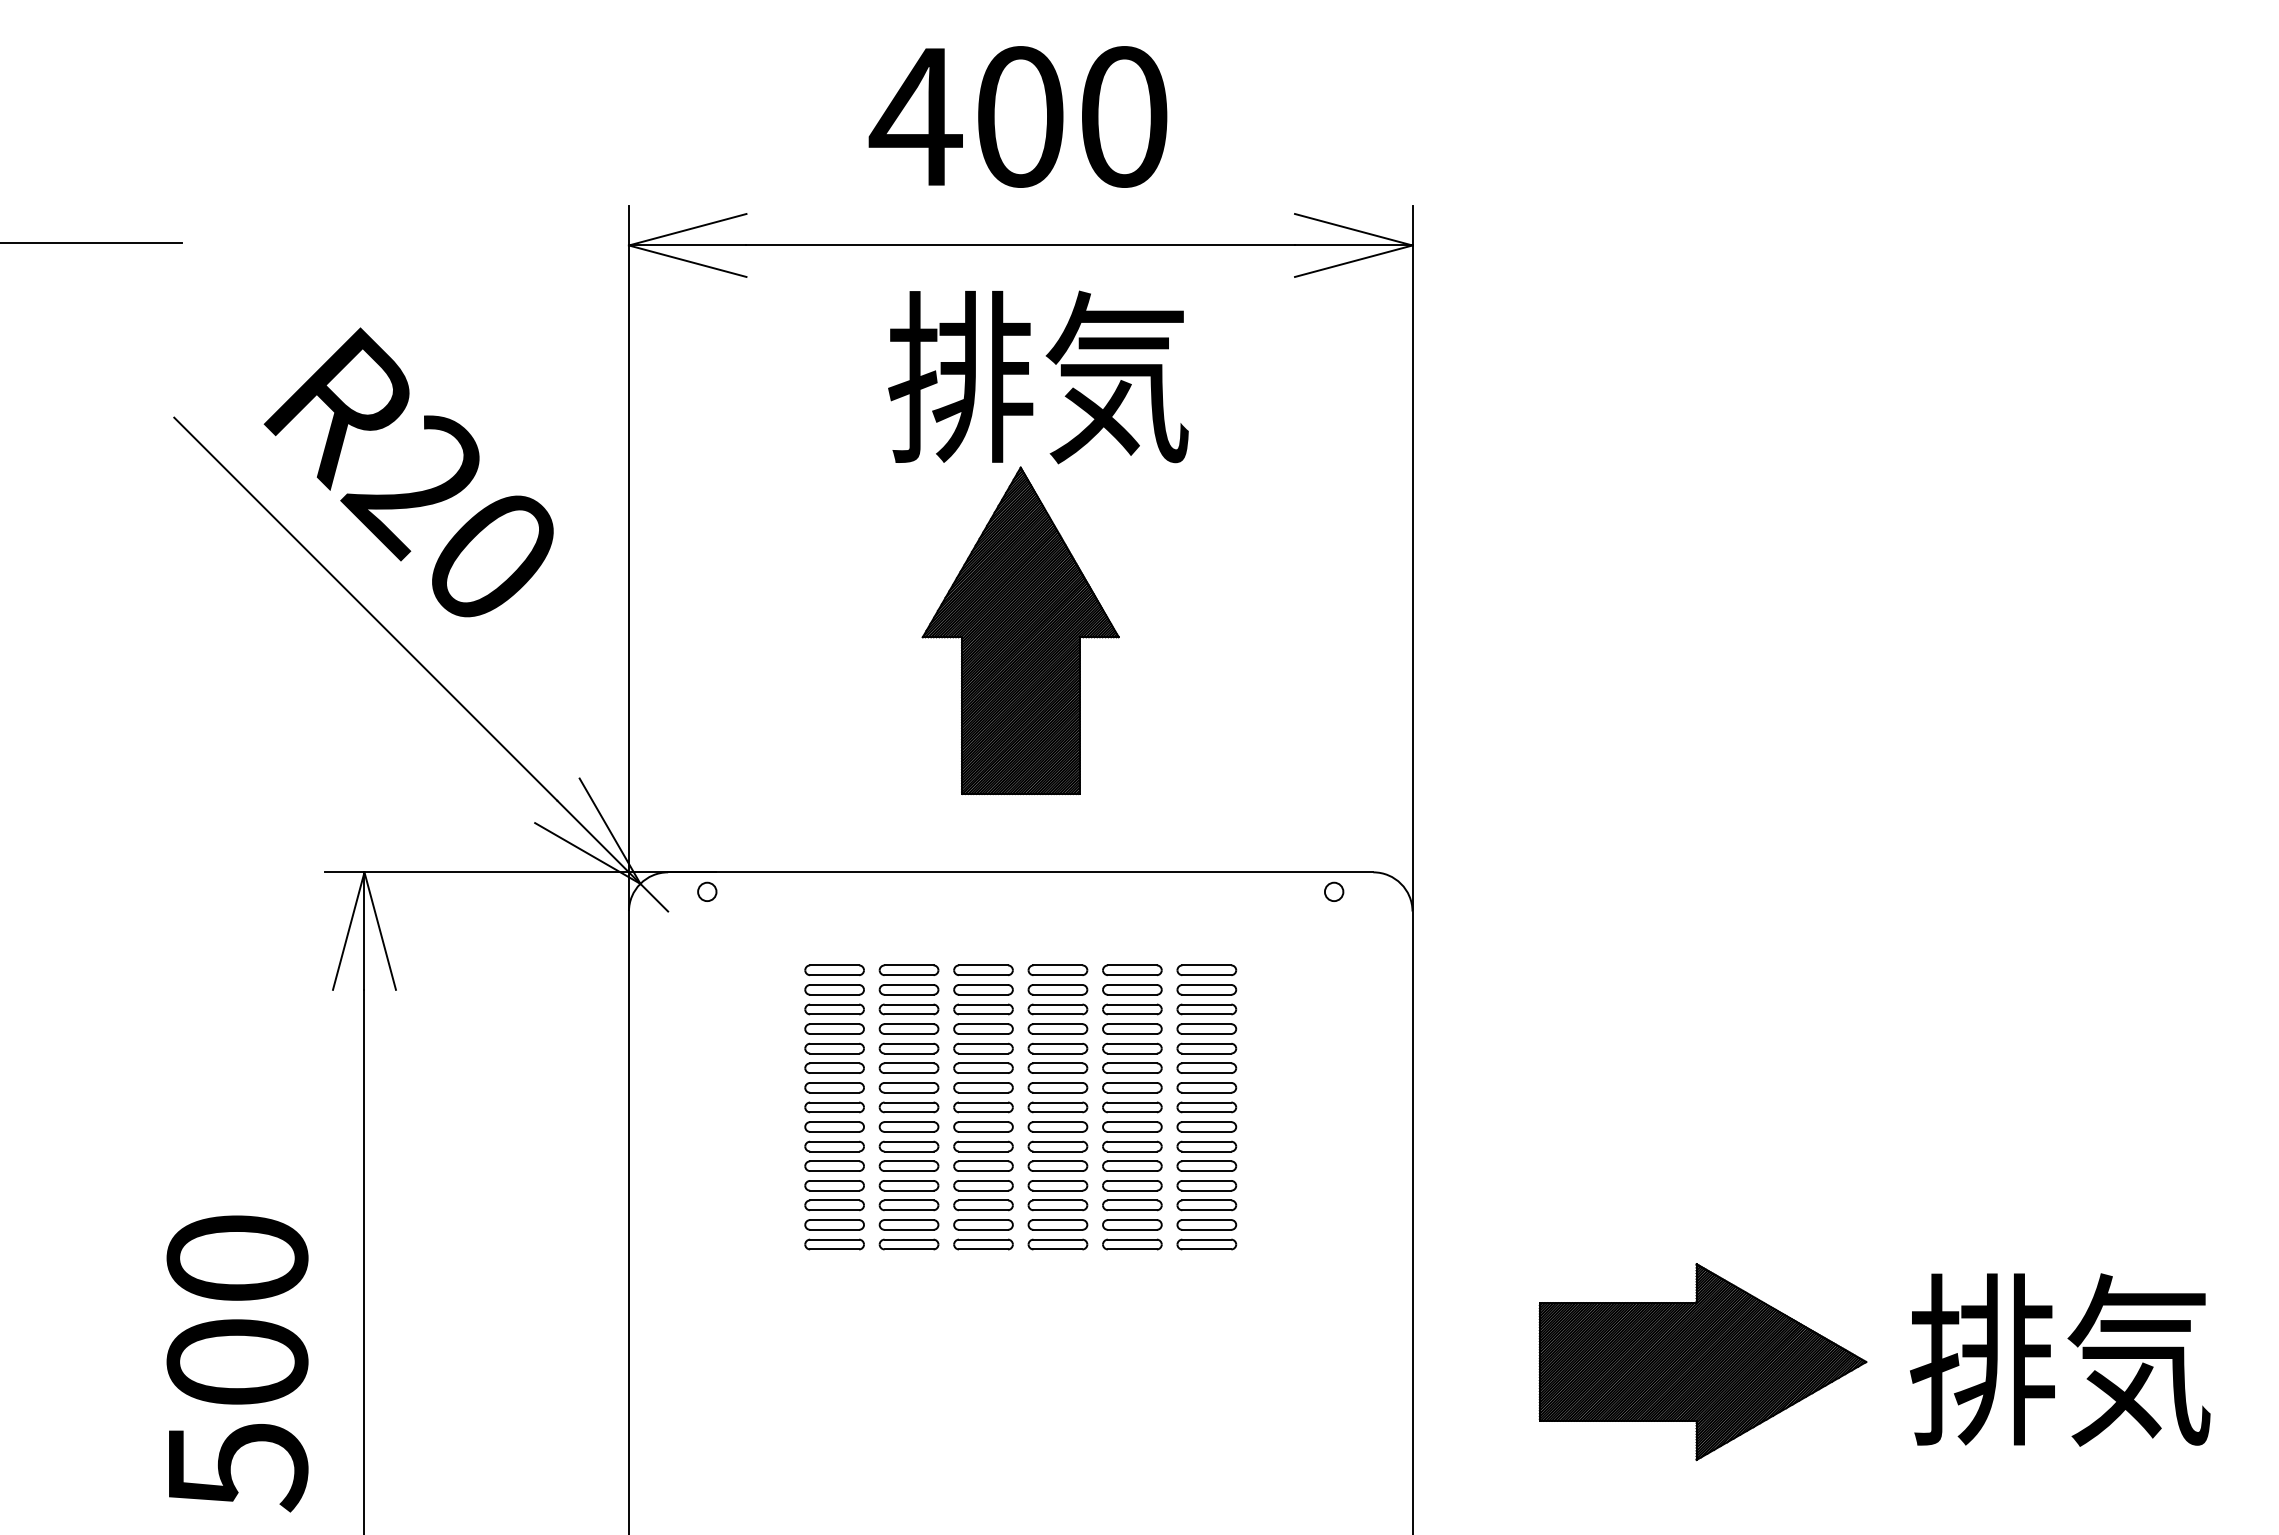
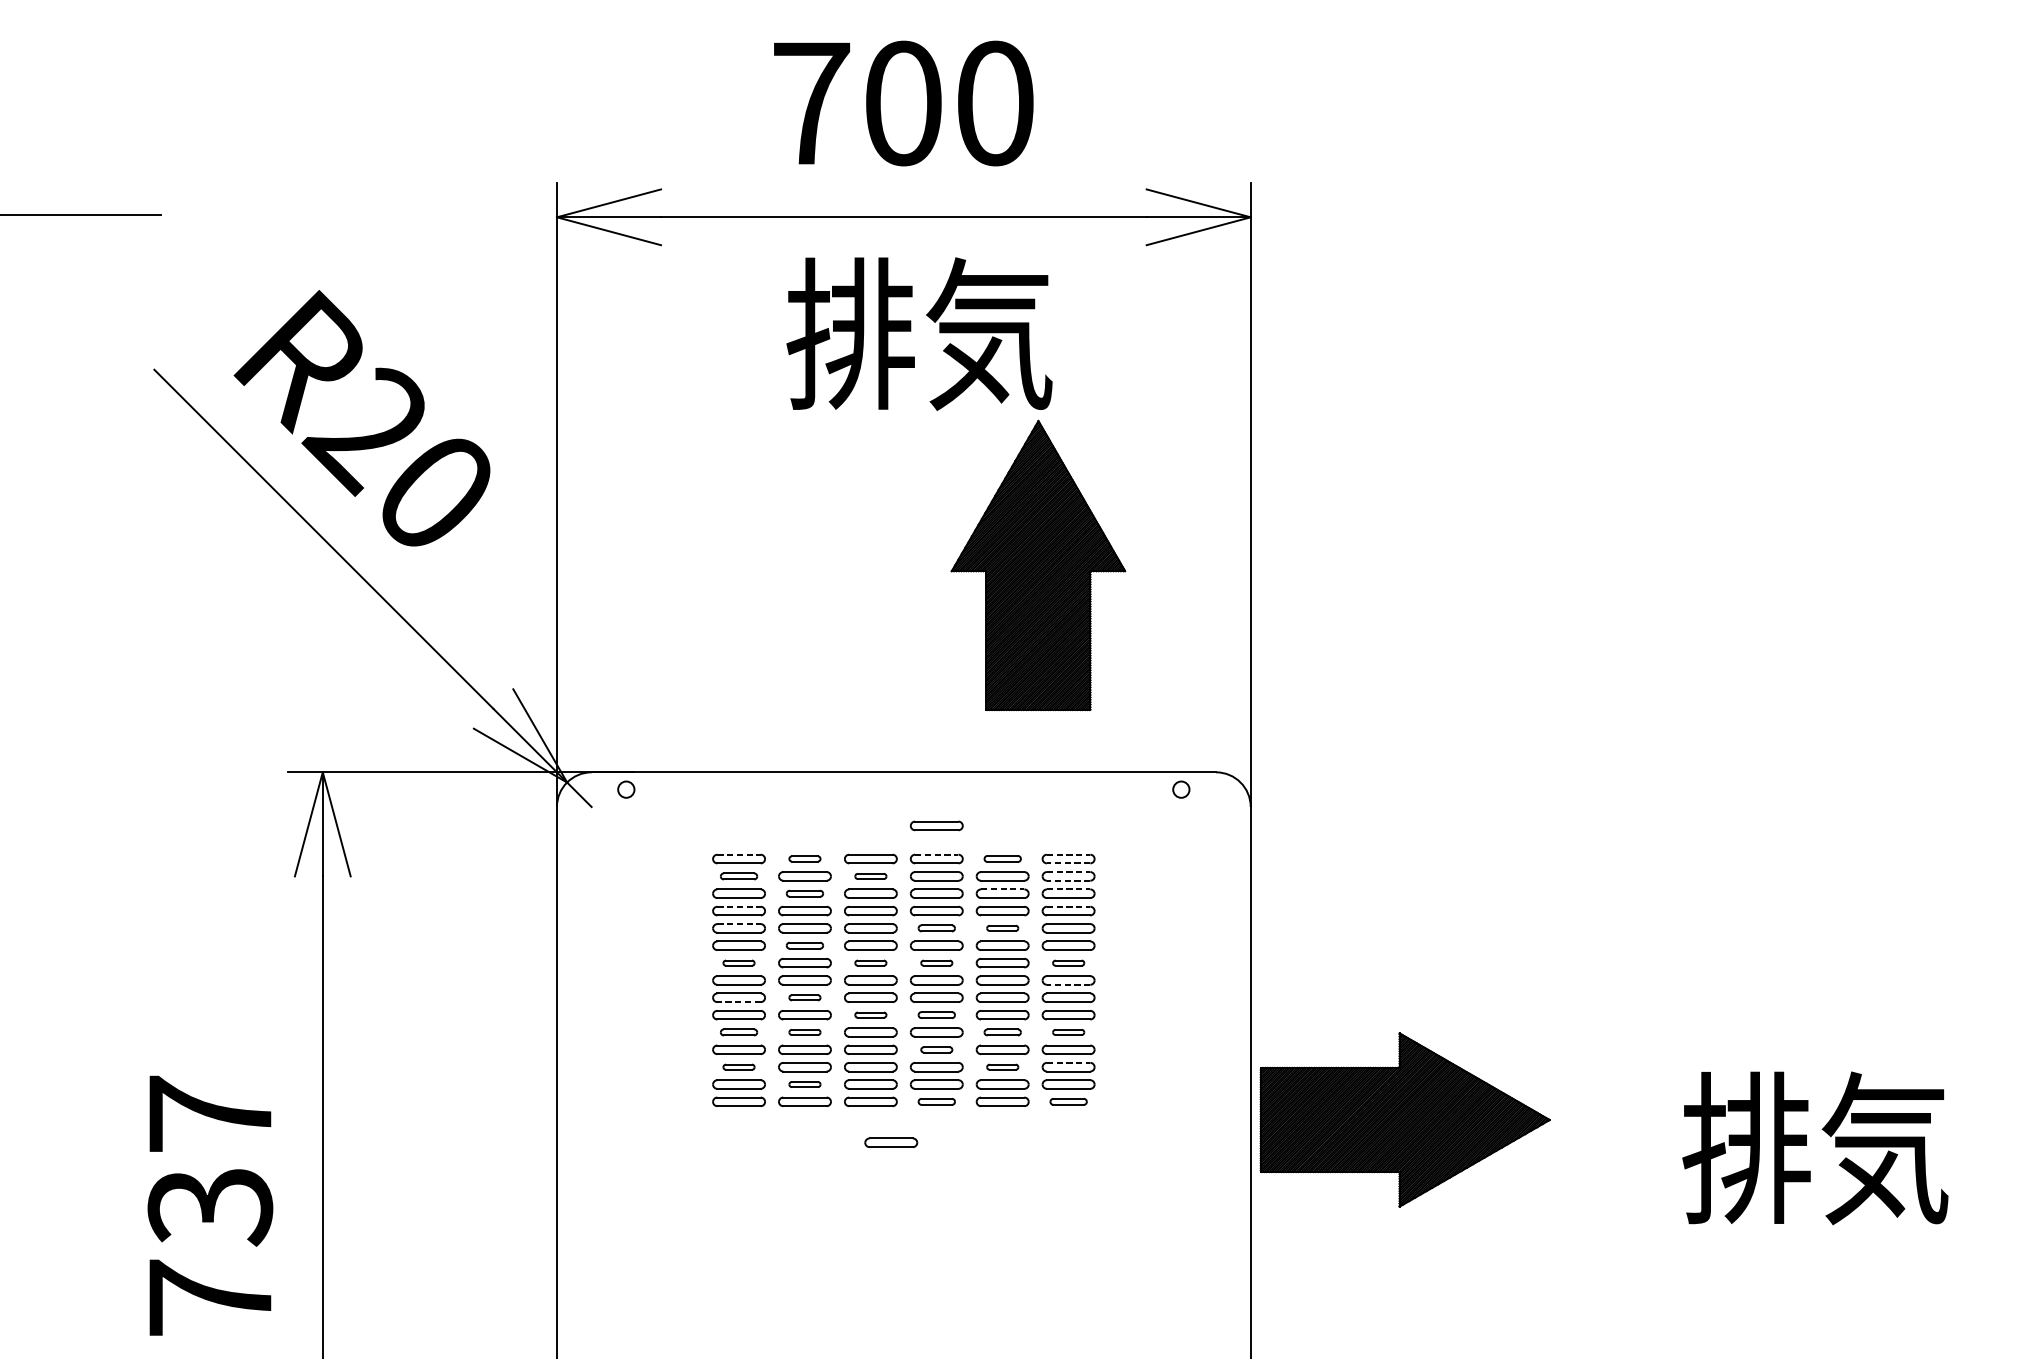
text: (915, 116) -> (810, 103), 400 -> 700
part: (1020, 630) -> (1038, 565), moved
part: (1057, 932) -> (936, 825), added
line: (835, 965) -> (739, 854), solid -> dashed
line: (1058, 965) -> (937, 854), solid -> dashed
line: (1207, 965) -> (1069, 854), solid -> dashed
part: (908, 969) -> (804, 858), size x0.6
part: (1132, 969) -> (1002, 858), size x0.7
line: (1206, 975) -> (1068, 863), solid -> dashed
line: (1207, 984) -> (1069, 871), solid -> dashed
part: (834, 989) -> (738, 876), size x0.7
part: (983, 989) -> (870, 876), size x0.6
line: (1206, 994) -> (1068, 880), solid -> dashed
line: (1132, 1004) -> (1002, 889), solid -> dashed
line: (1207, 1004) -> (1069, 889), solid -> dashed
part: (908, 1009) -> (804, 893), size x0.7
line: (835, 1024) -> (739, 907), solid -> dashed
line: (1207, 1024) -> (1069, 907), solid -> dashed
line: (835, 1043) -> (739, 923), solid -> dashed
part: (1057, 1048) -> (936, 928), size x0.7
part: (1132, 1048) -> (1002, 928), size x0.6
part: (908, 1067) -> (804, 945), size x0.7
part: (834, 1087) -> (738, 962), size x0.6
part: (983, 1087) -> (870, 962), size x0.6
part: (1057, 1087) -> (936, 962), size x0.6
part: (1206, 1087) -> (1068, 962), size x0.6
line: (1206, 1112) -> (1068, 984), solid -> dashed
part: (908, 1126) -> (804, 997), size x0.6
line: (834, 1131) -> (738, 1001), solid -> dashed
part: (983, 1146) -> (870, 1015), size x0.6
part: (1057, 1146) -> (936, 1015), size x0.7
part: (834, 1165) -> (738, 1031), size x0.7
part: (908, 1165) -> (804, 1031), size x0.6
part: (1132, 1165) -> (1002, 1031), size x0.7
part: (1206, 1165) -> (1068, 1031), size x0.6
part: (1057, 1185) -> (936, 1049), size x0.6
line: (1207, 1200) -> (1069, 1062), solid -> dashed
part: (834, 1205) -> (738, 1067), size x0.6
part: (1132, 1205) -> (1002, 1067), size x0.6
part: (908, 1224) -> (804, 1084), size x0.6
part: (1057, 1244) -> (936, 1101), size x0.7
part: (1206, 1244) -> (1068, 1101), size x0.7
part: (1006, 1290) -> (891, 1142), added
text: (2060, 1359) -> (1815, 1147), moved
part: (1702, 1362) -> (1404, 1120), moved
text: (237, 1363) -> (210, 1207), 500 -> 737

